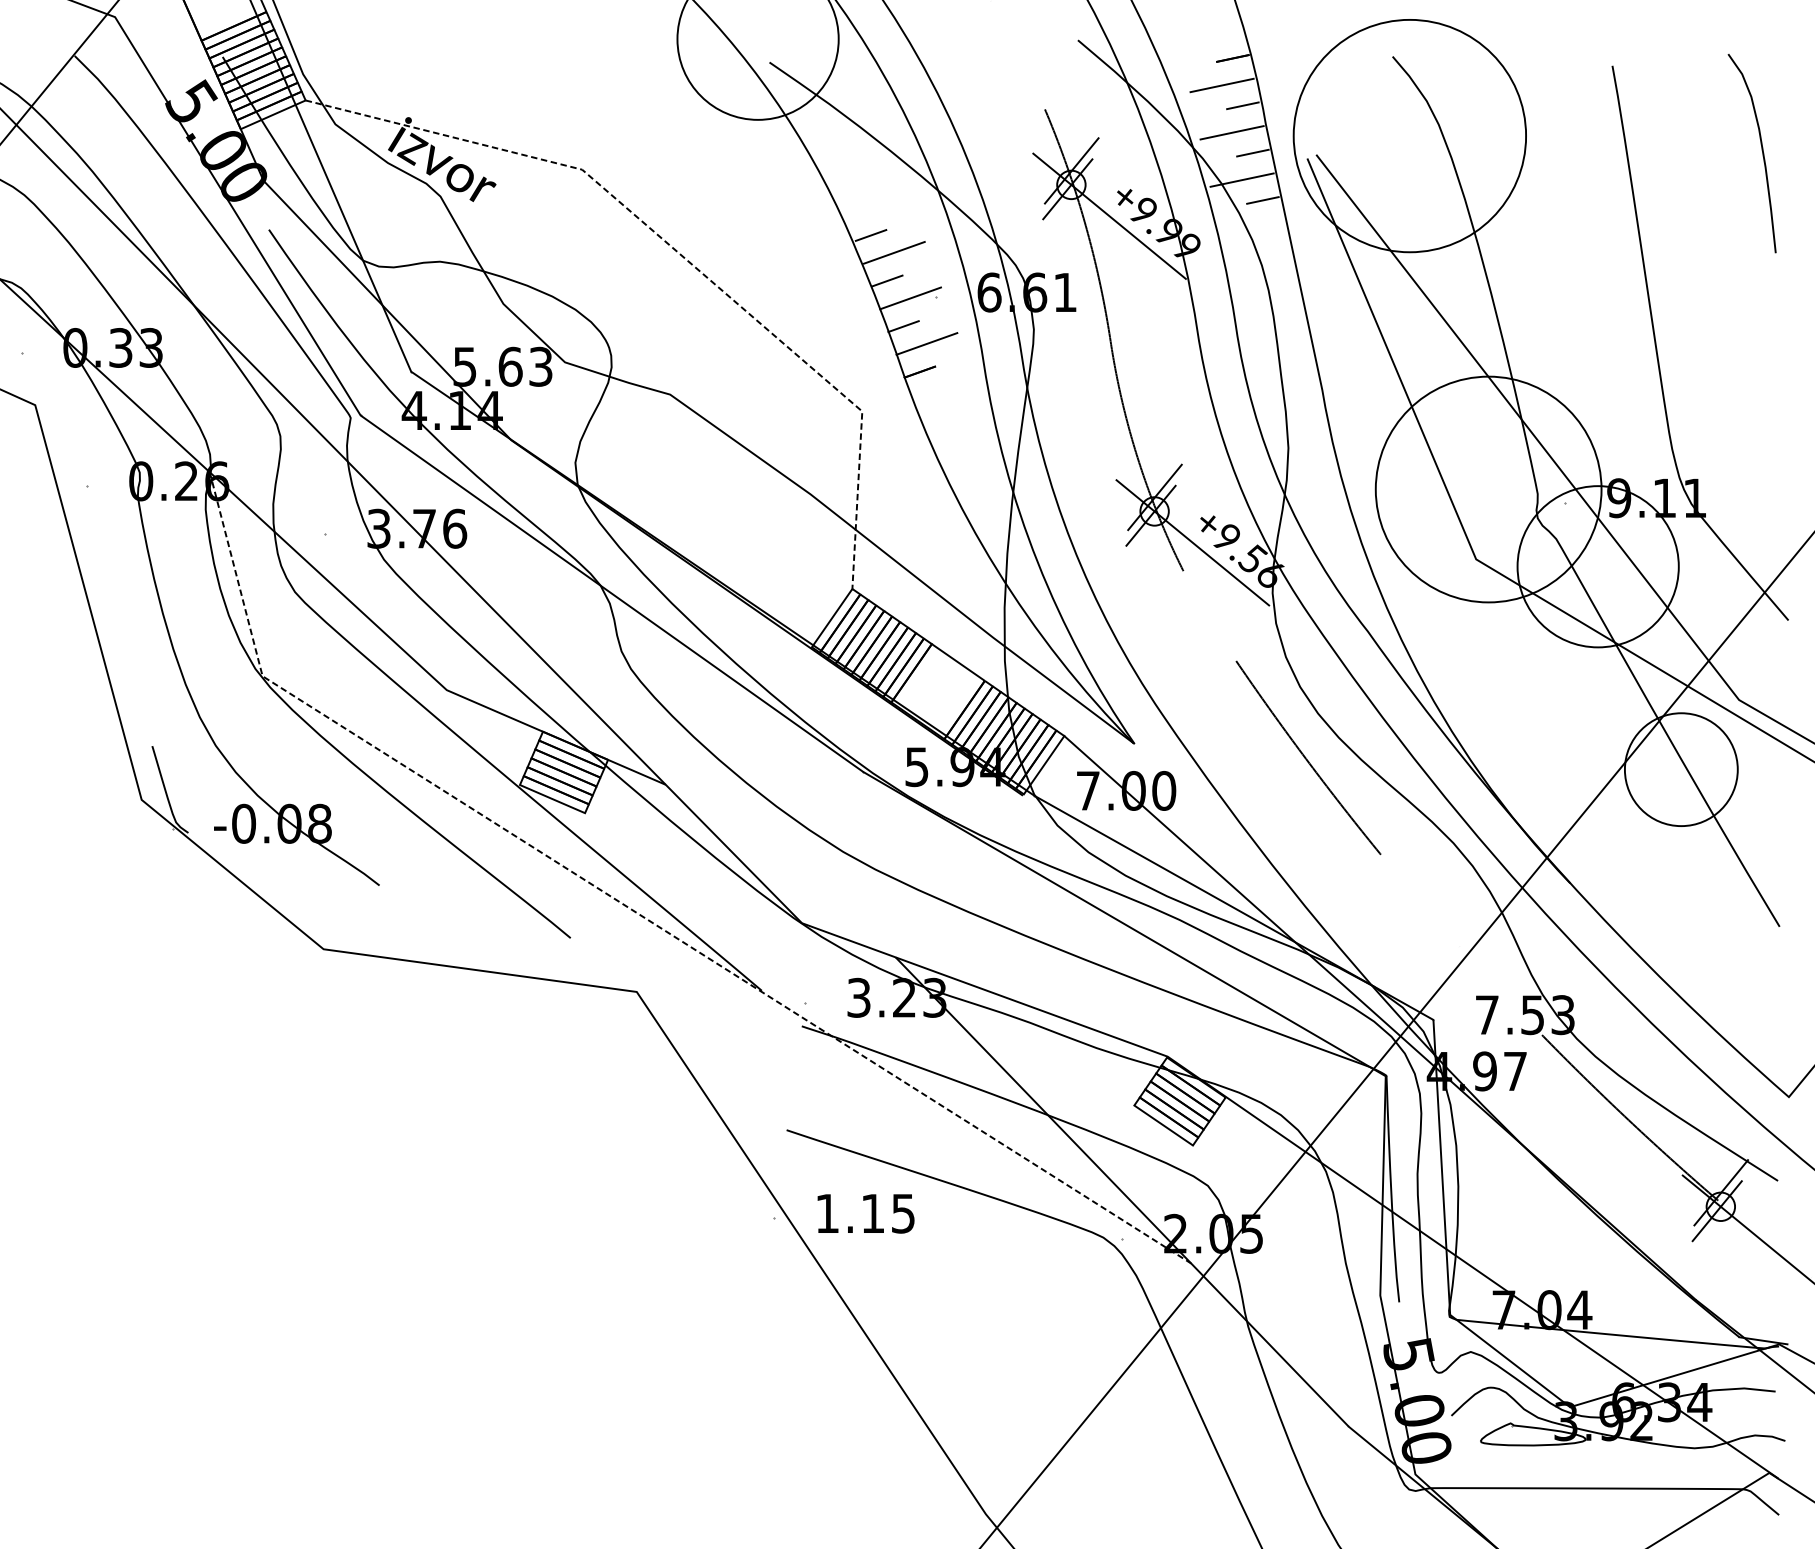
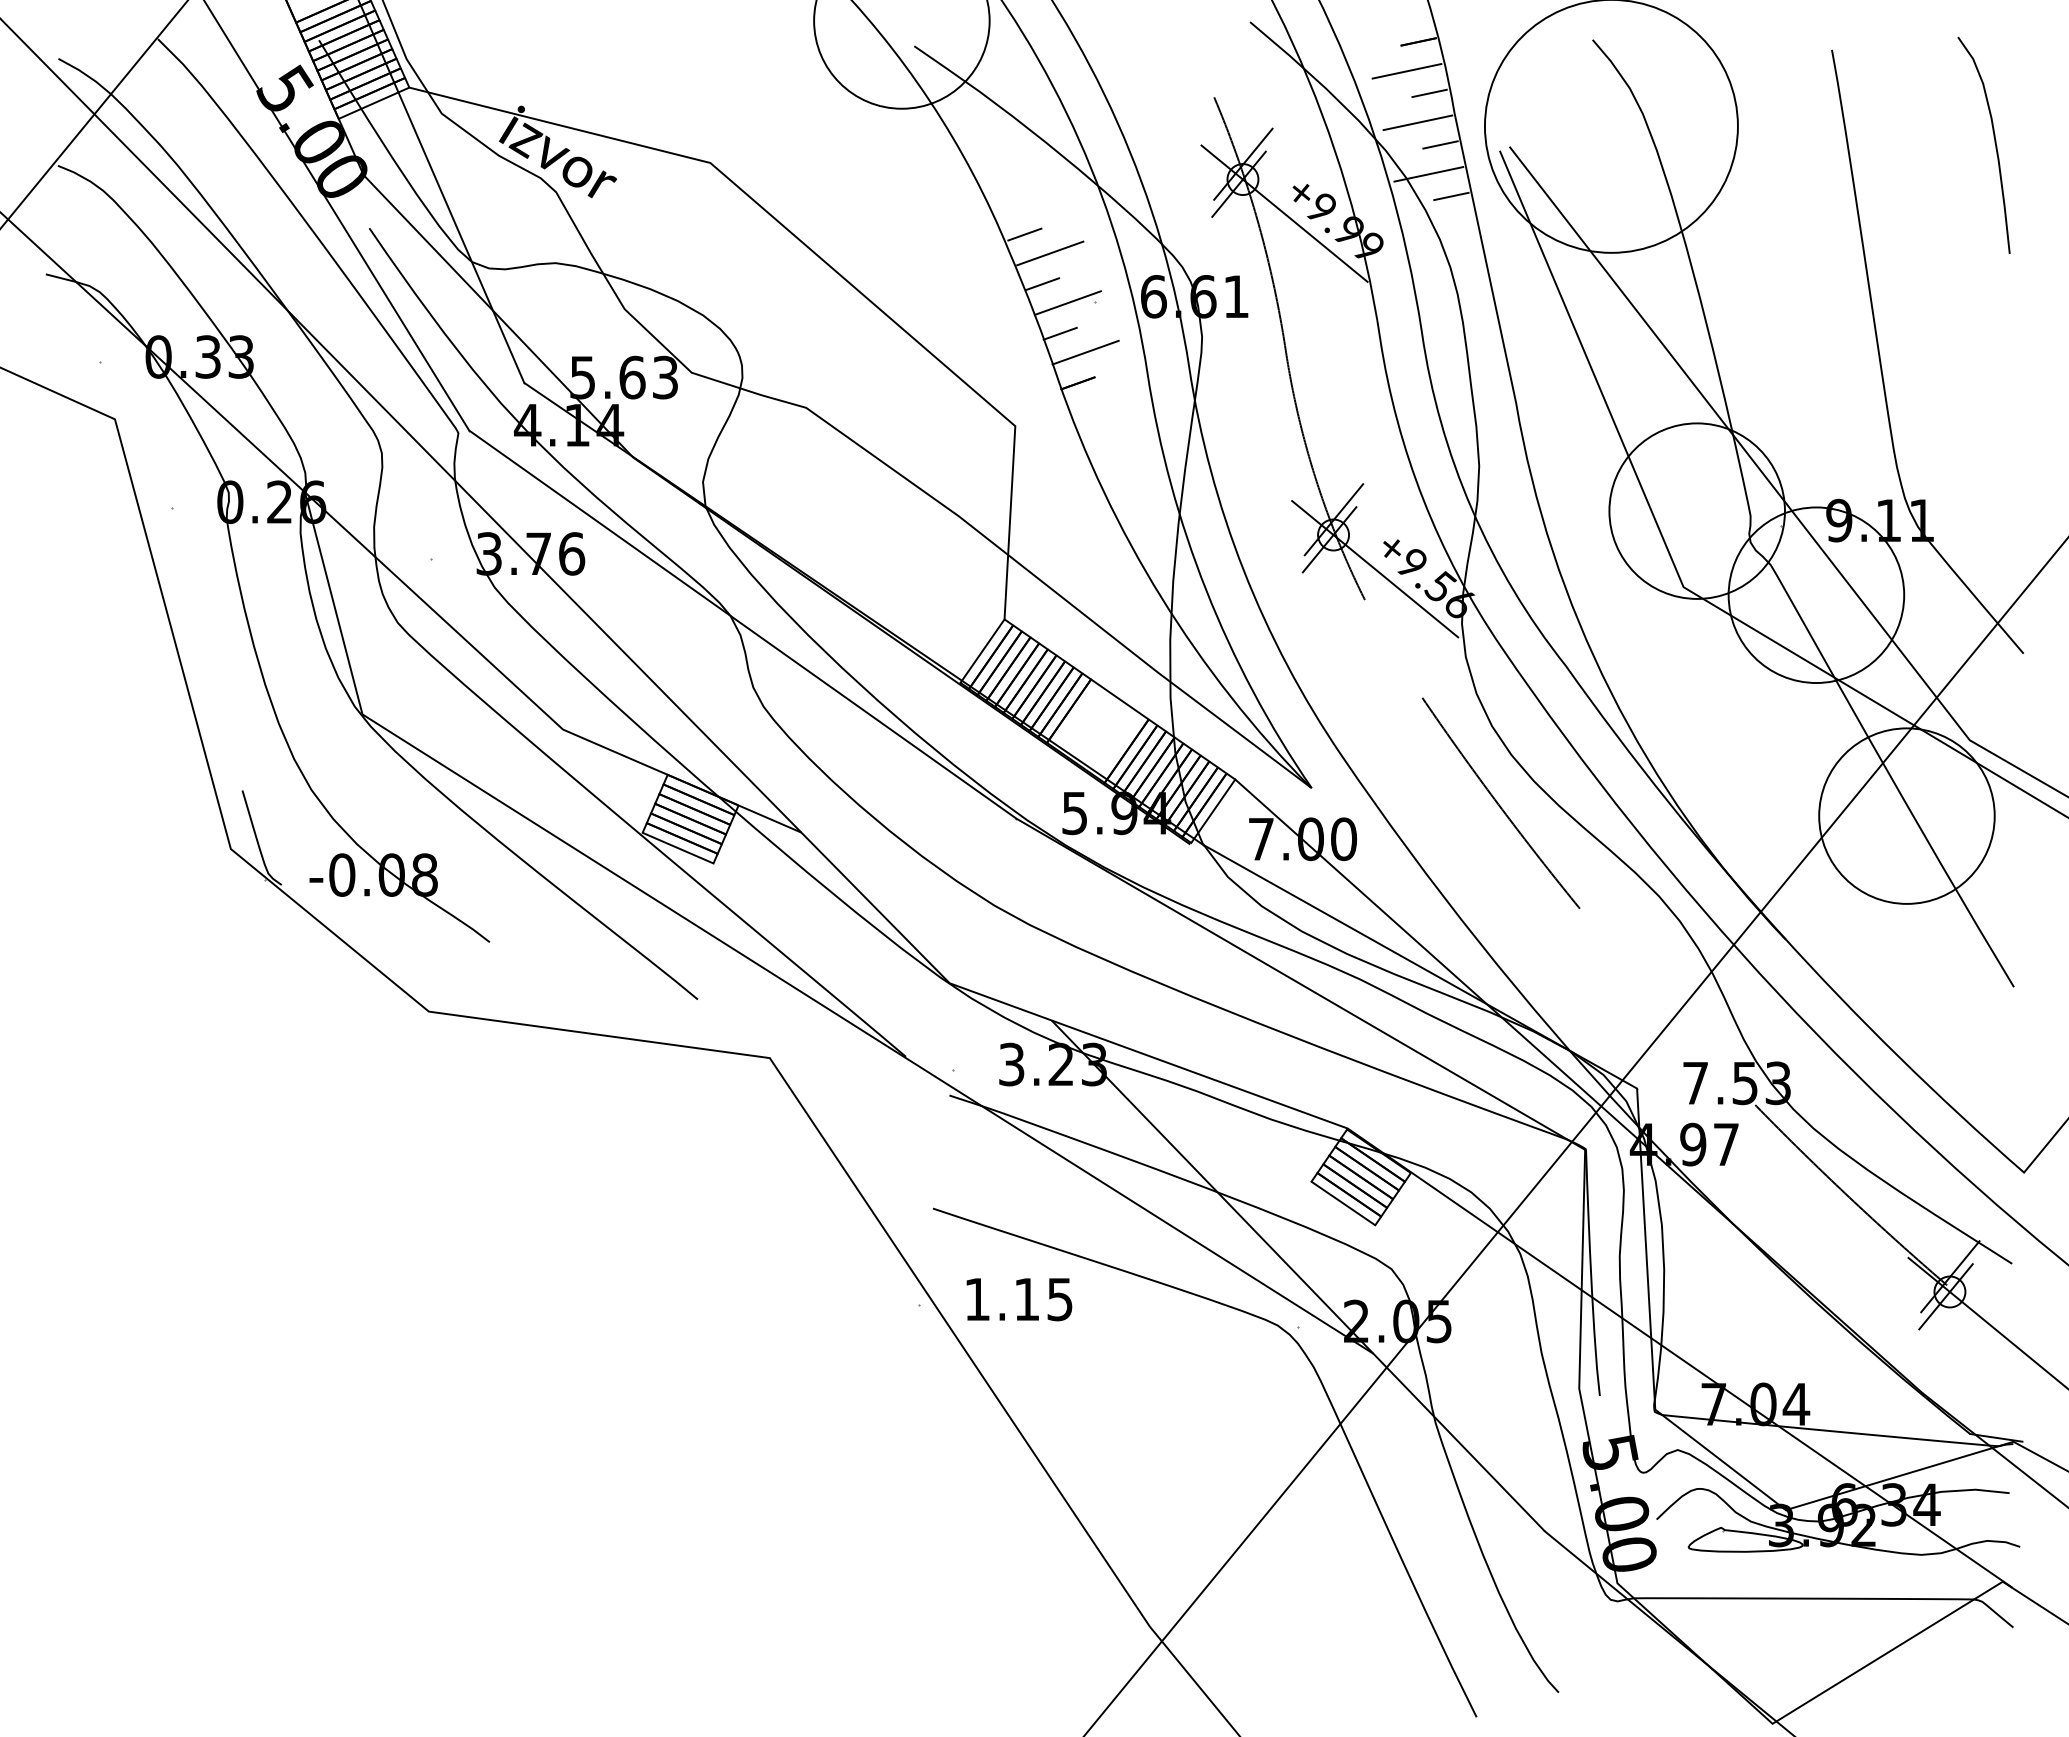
line: (681, 255) -> (818, 256), dashed -> solid
circle: (1488, 488) -> (1696, 510), size x0.71
circle: (1680, 769) -> (1906, 815), size x1.43
line: (637, 913) -> (770, 972), dashed -> solid

